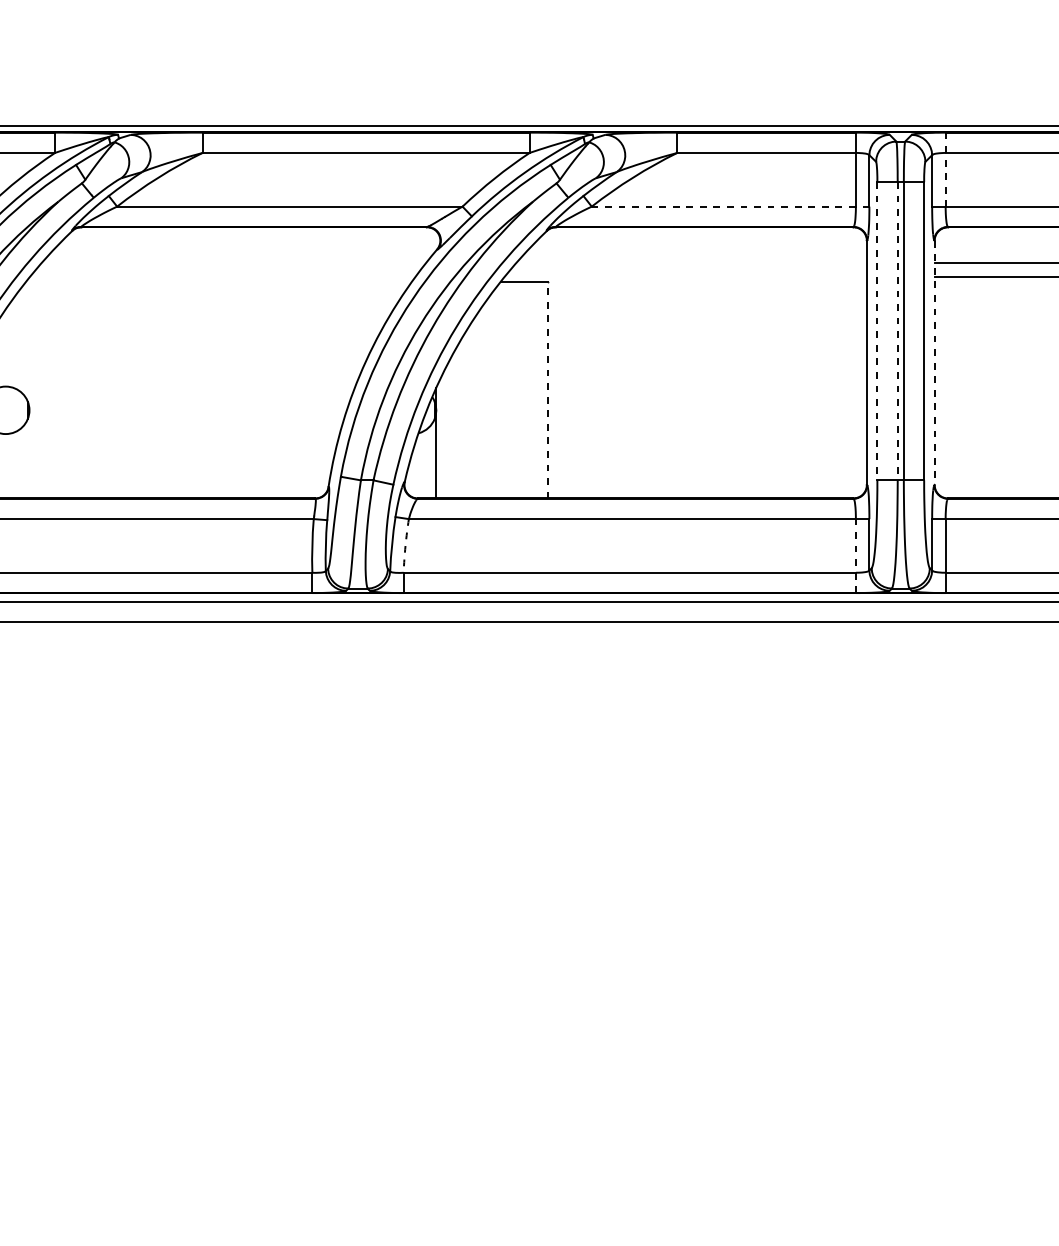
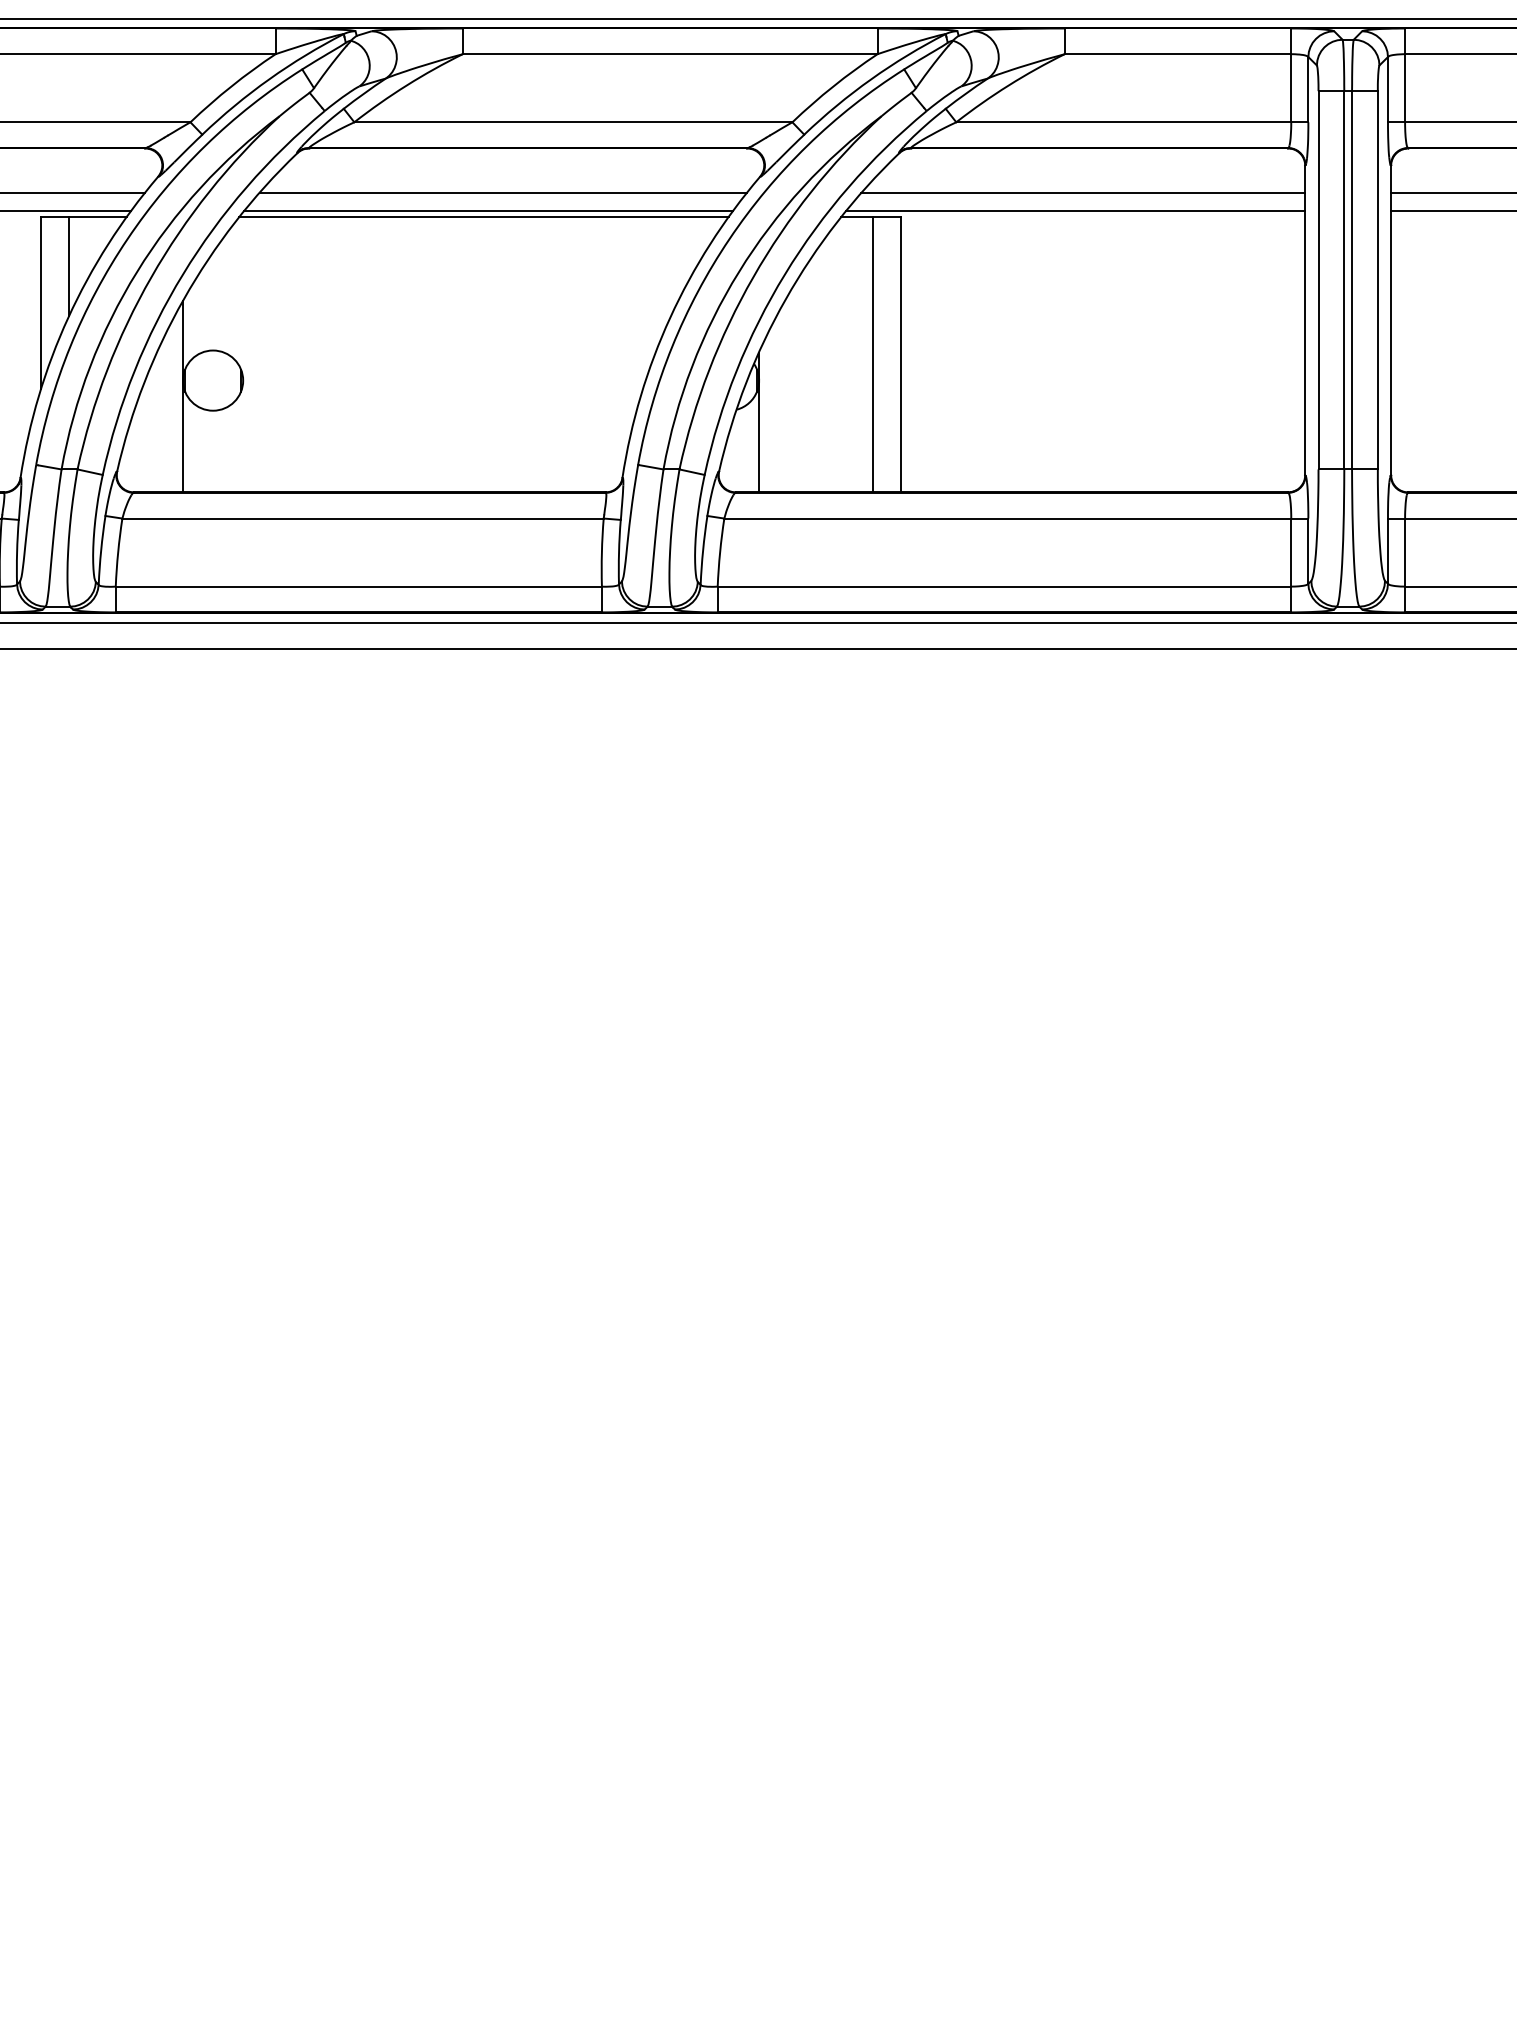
line: (945, 169) -> (1405, 75), dashed -> solid
line: (729, 206) -> (1131, 122), dashed -> solid
line: (234, 262) -> (503, 193), added
line: (692, 262) -> (1083, 193), added
line: (222, 276) -> (488, 211), added
line: (685, 276) -> (1075, 211), added
line: (218, 281) -> (483, 217), added
line: (877, 331) -> (1318, 280), dashed -> solid
line: (897, 331) -> (1344, 280), dashed -> solid
line: (934, 362) -> (1391, 320), dashed -> solid
line: (525, 389) -> (872, 354), added
line: (548, 389) -> (901, 354), dashed -> solid
arc: (405, 545) -> (720, 552), dashed -> solid
line: (856, 556) -> (1291, 565), dashed -> solid

